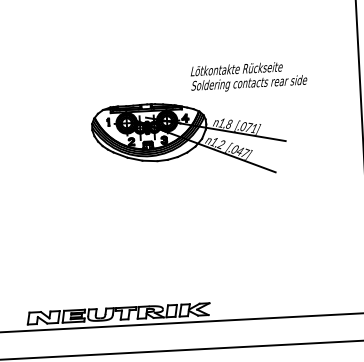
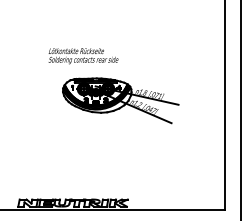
text: (248, 77) -> (83, 56), moved

